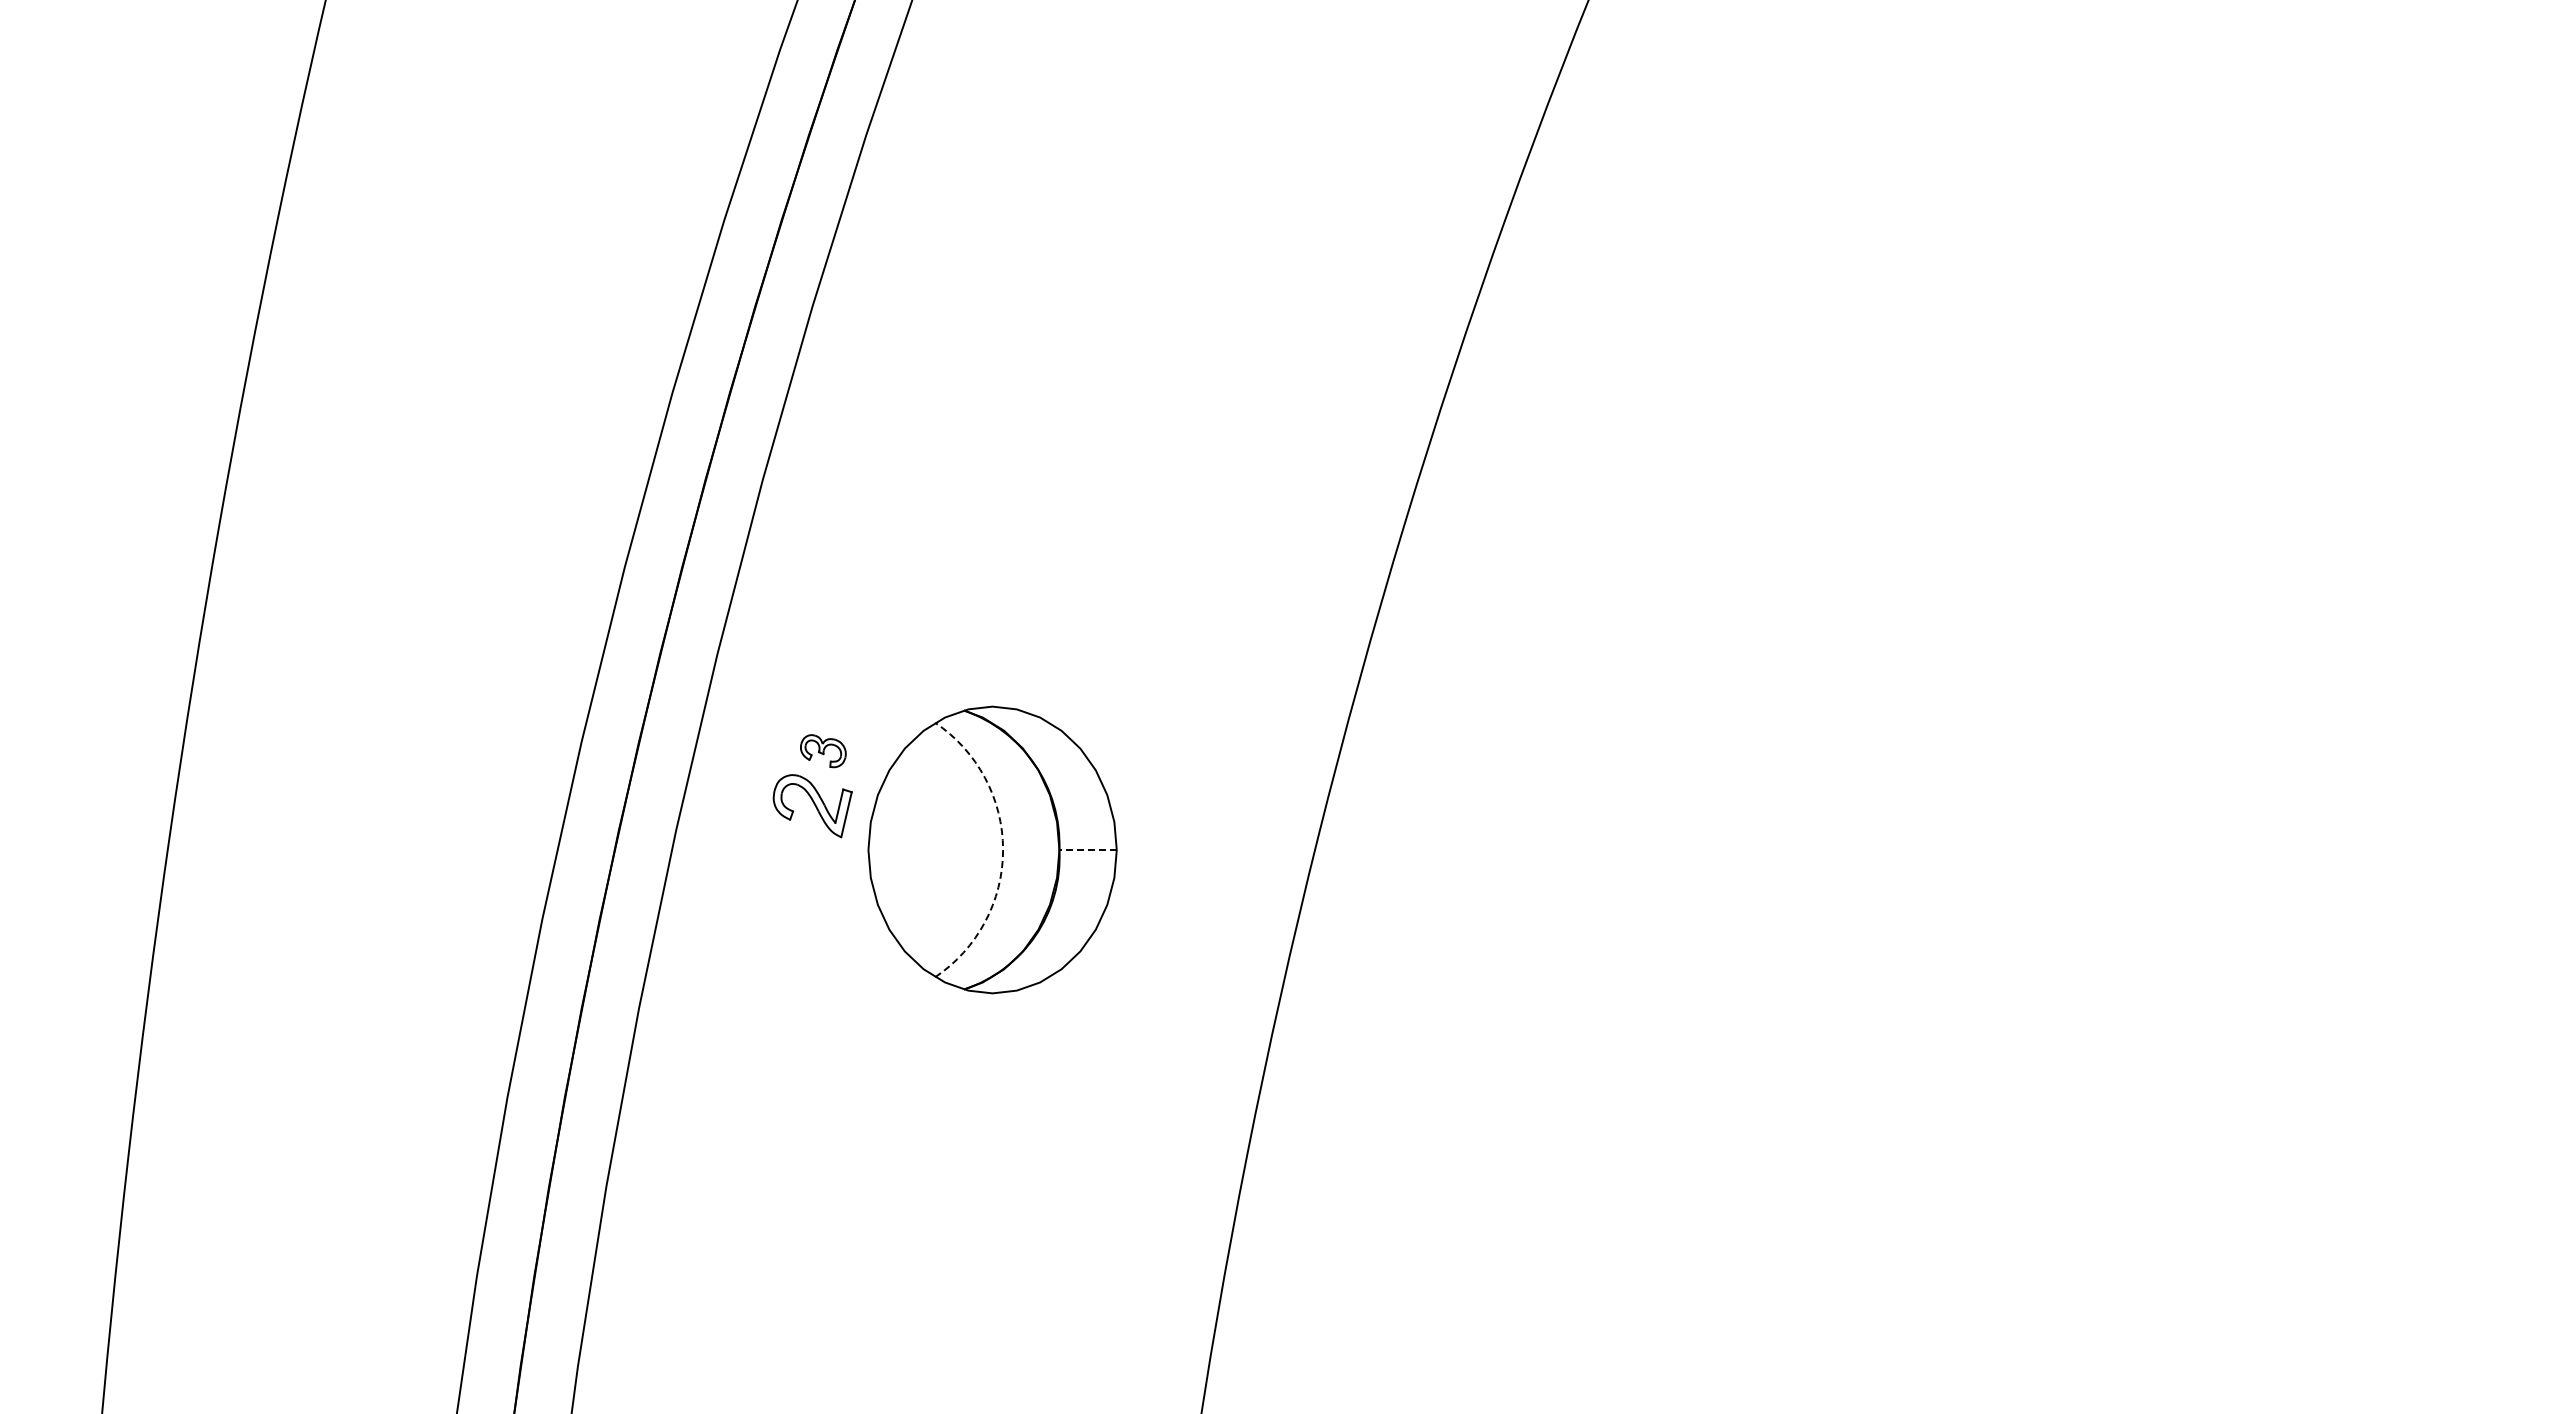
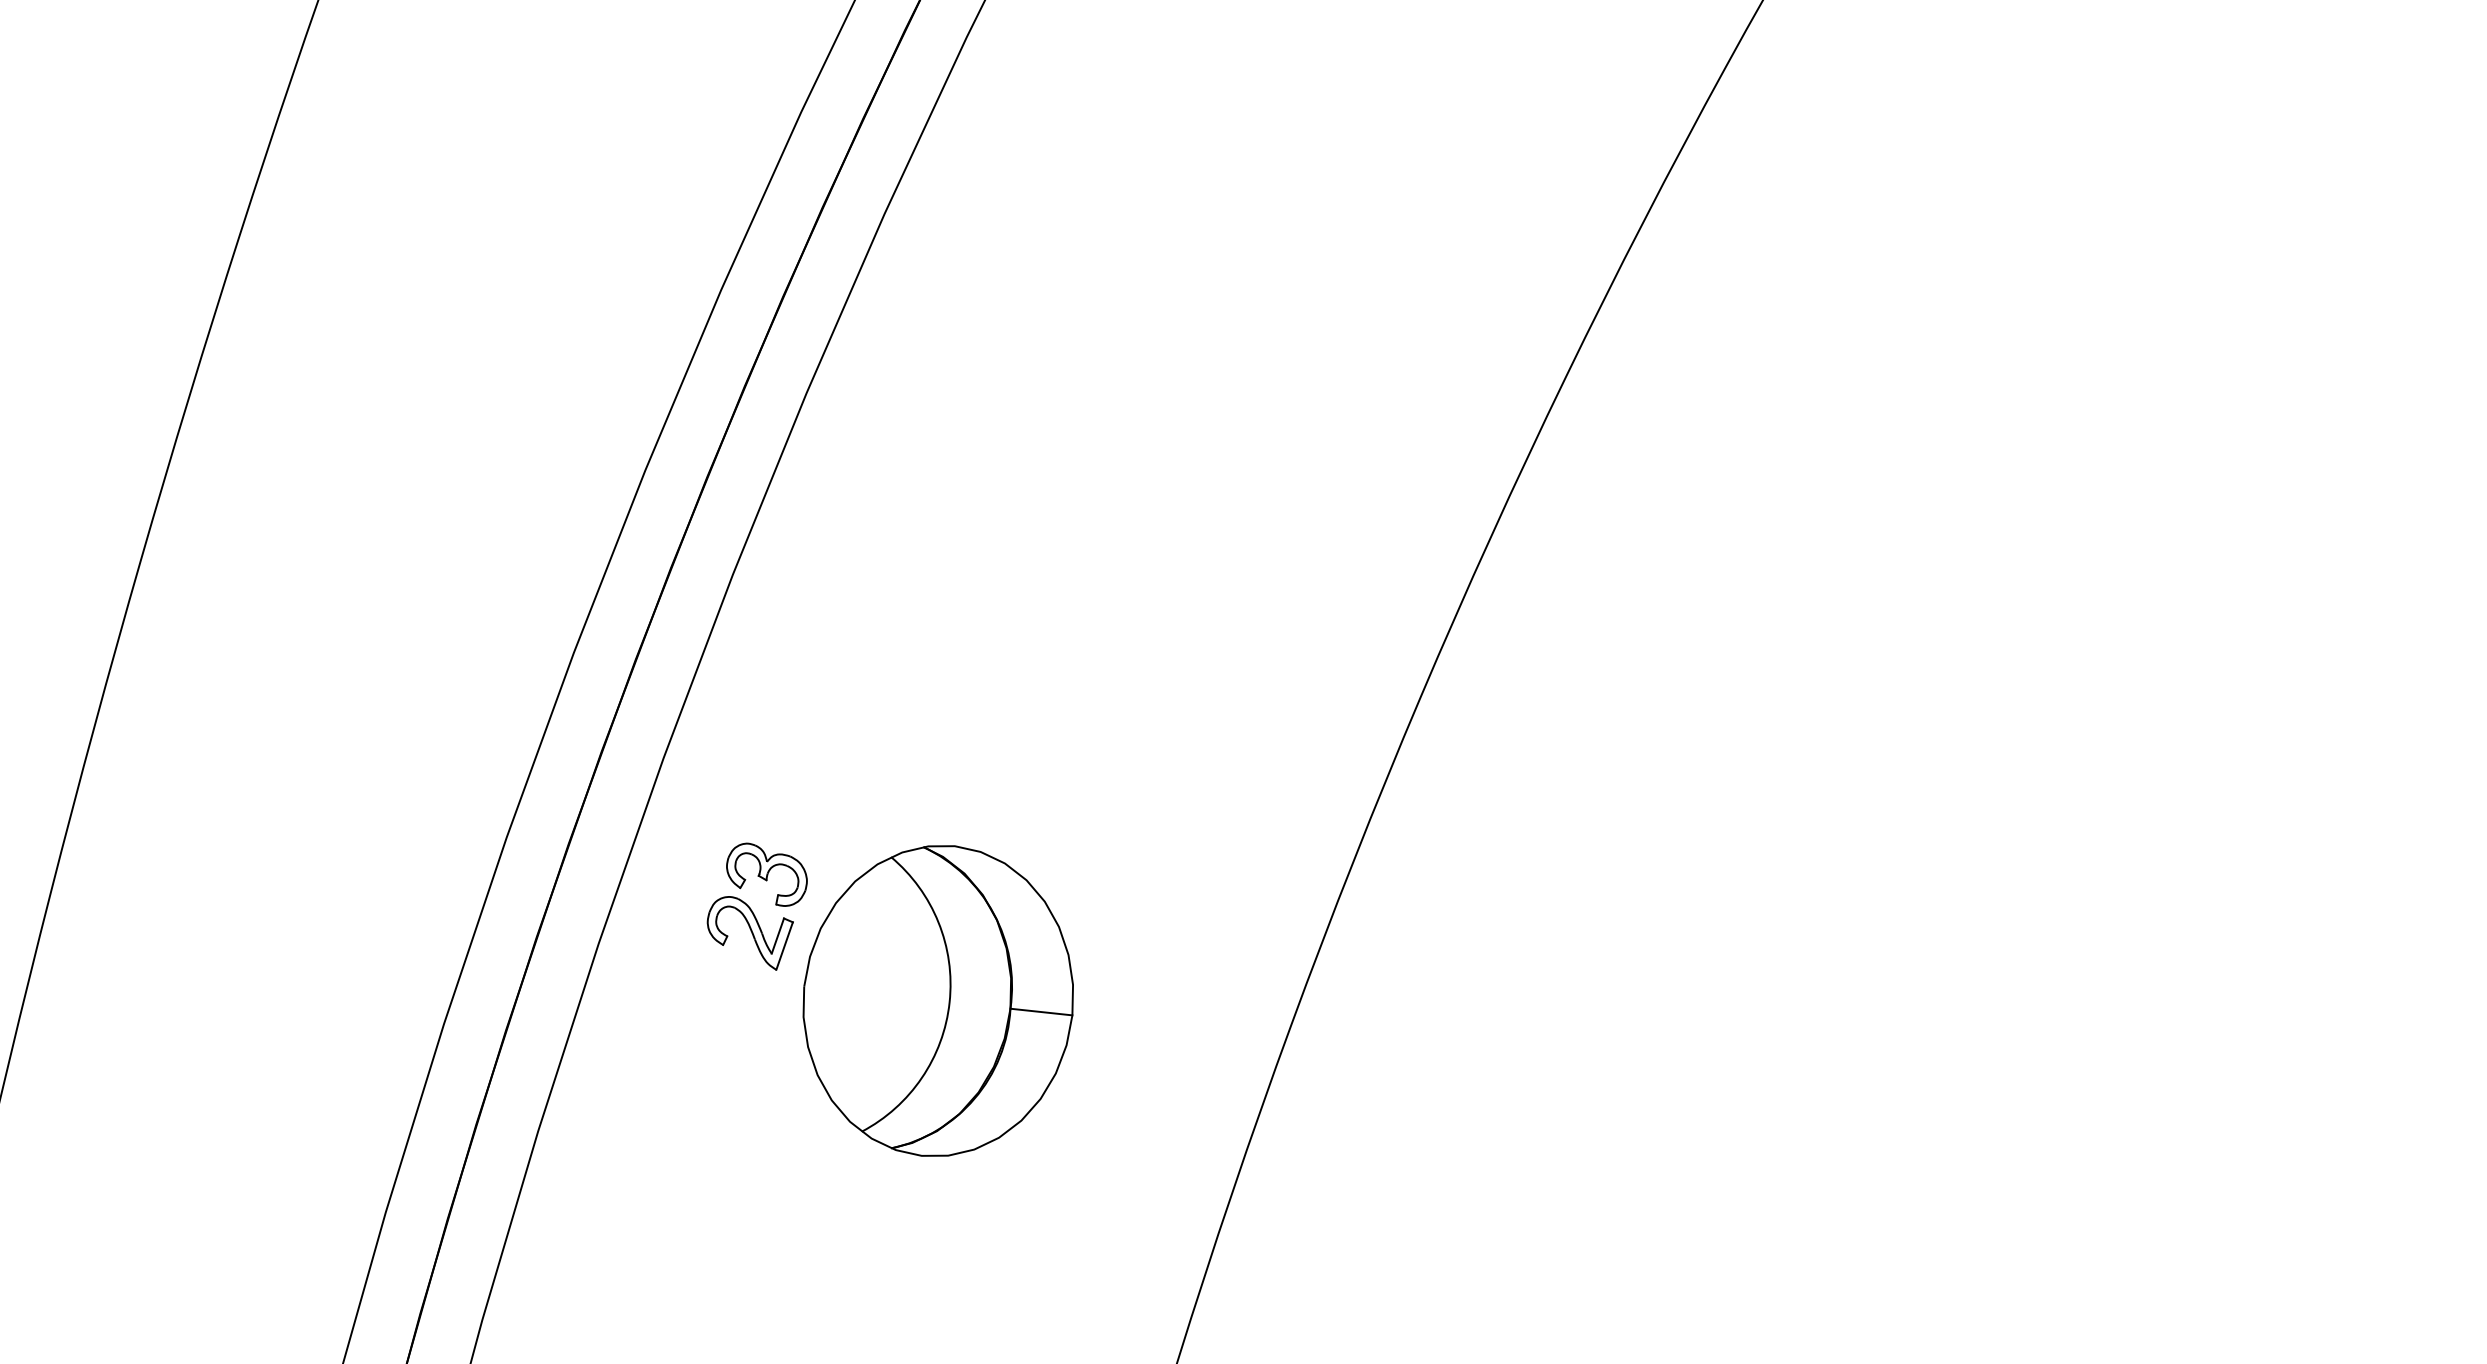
part: (823, 750) -> (767, 874), size x1.67
arc: (1003, 850) -> (950, 1002), dashed -> solid
line: (1088, 850) -> (1041, 1012), dashed -> solid

